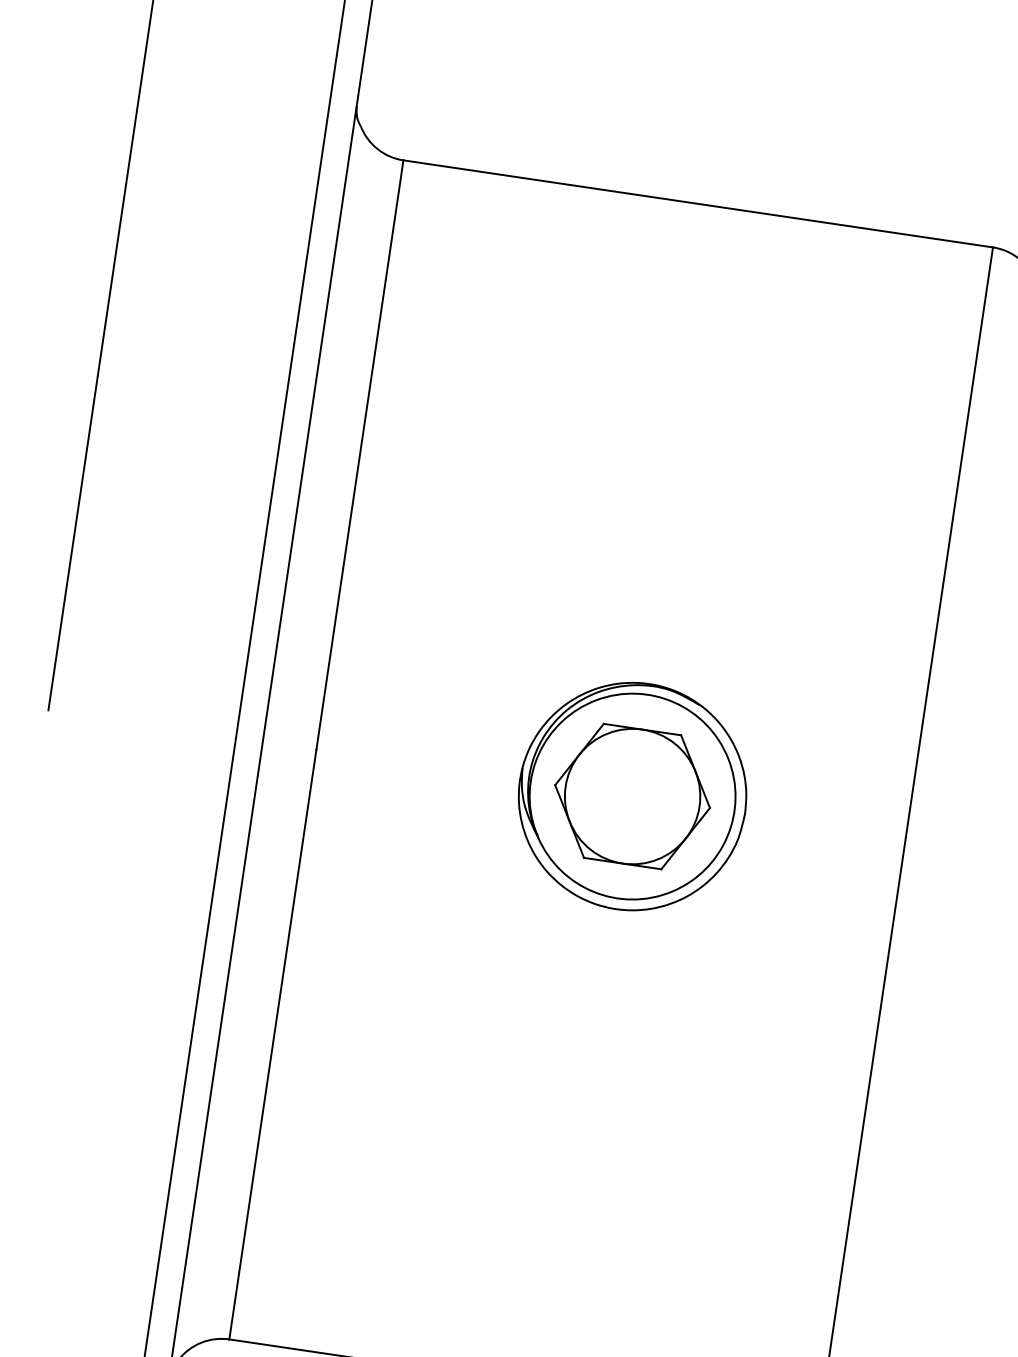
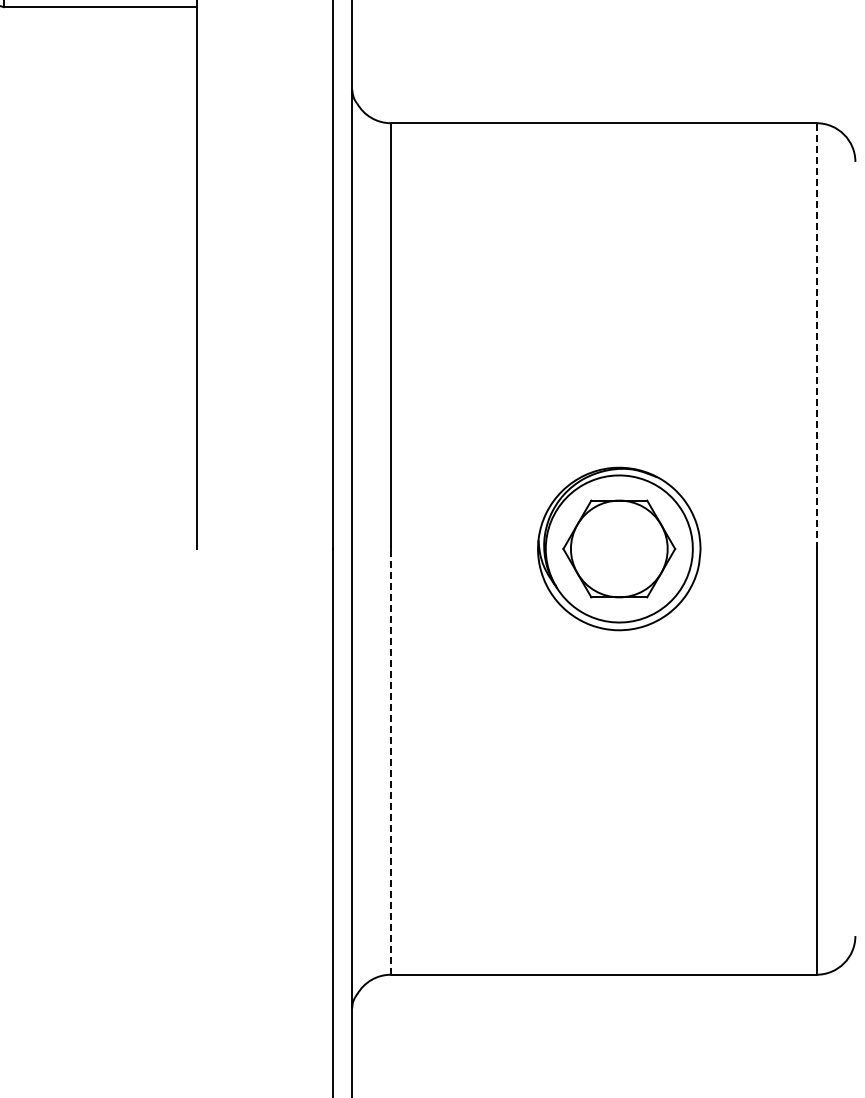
line: (949, 542) -> (816, 336), solid -> dashed
line: (272, 1044) -> (390, 761), solid -> dashed

